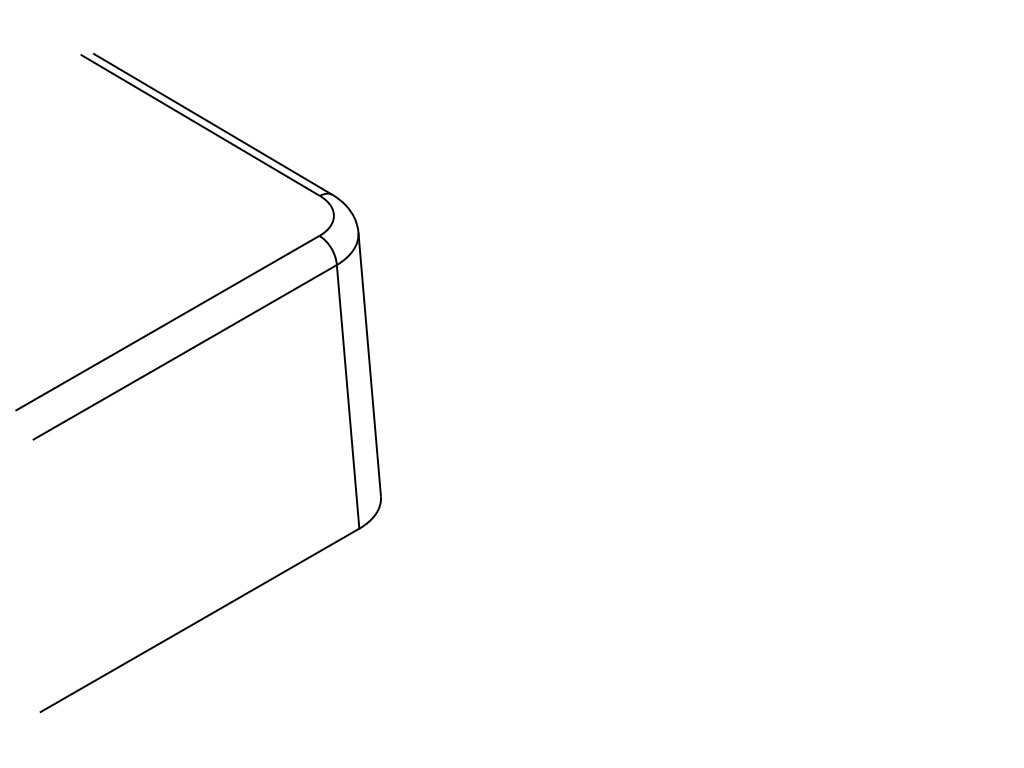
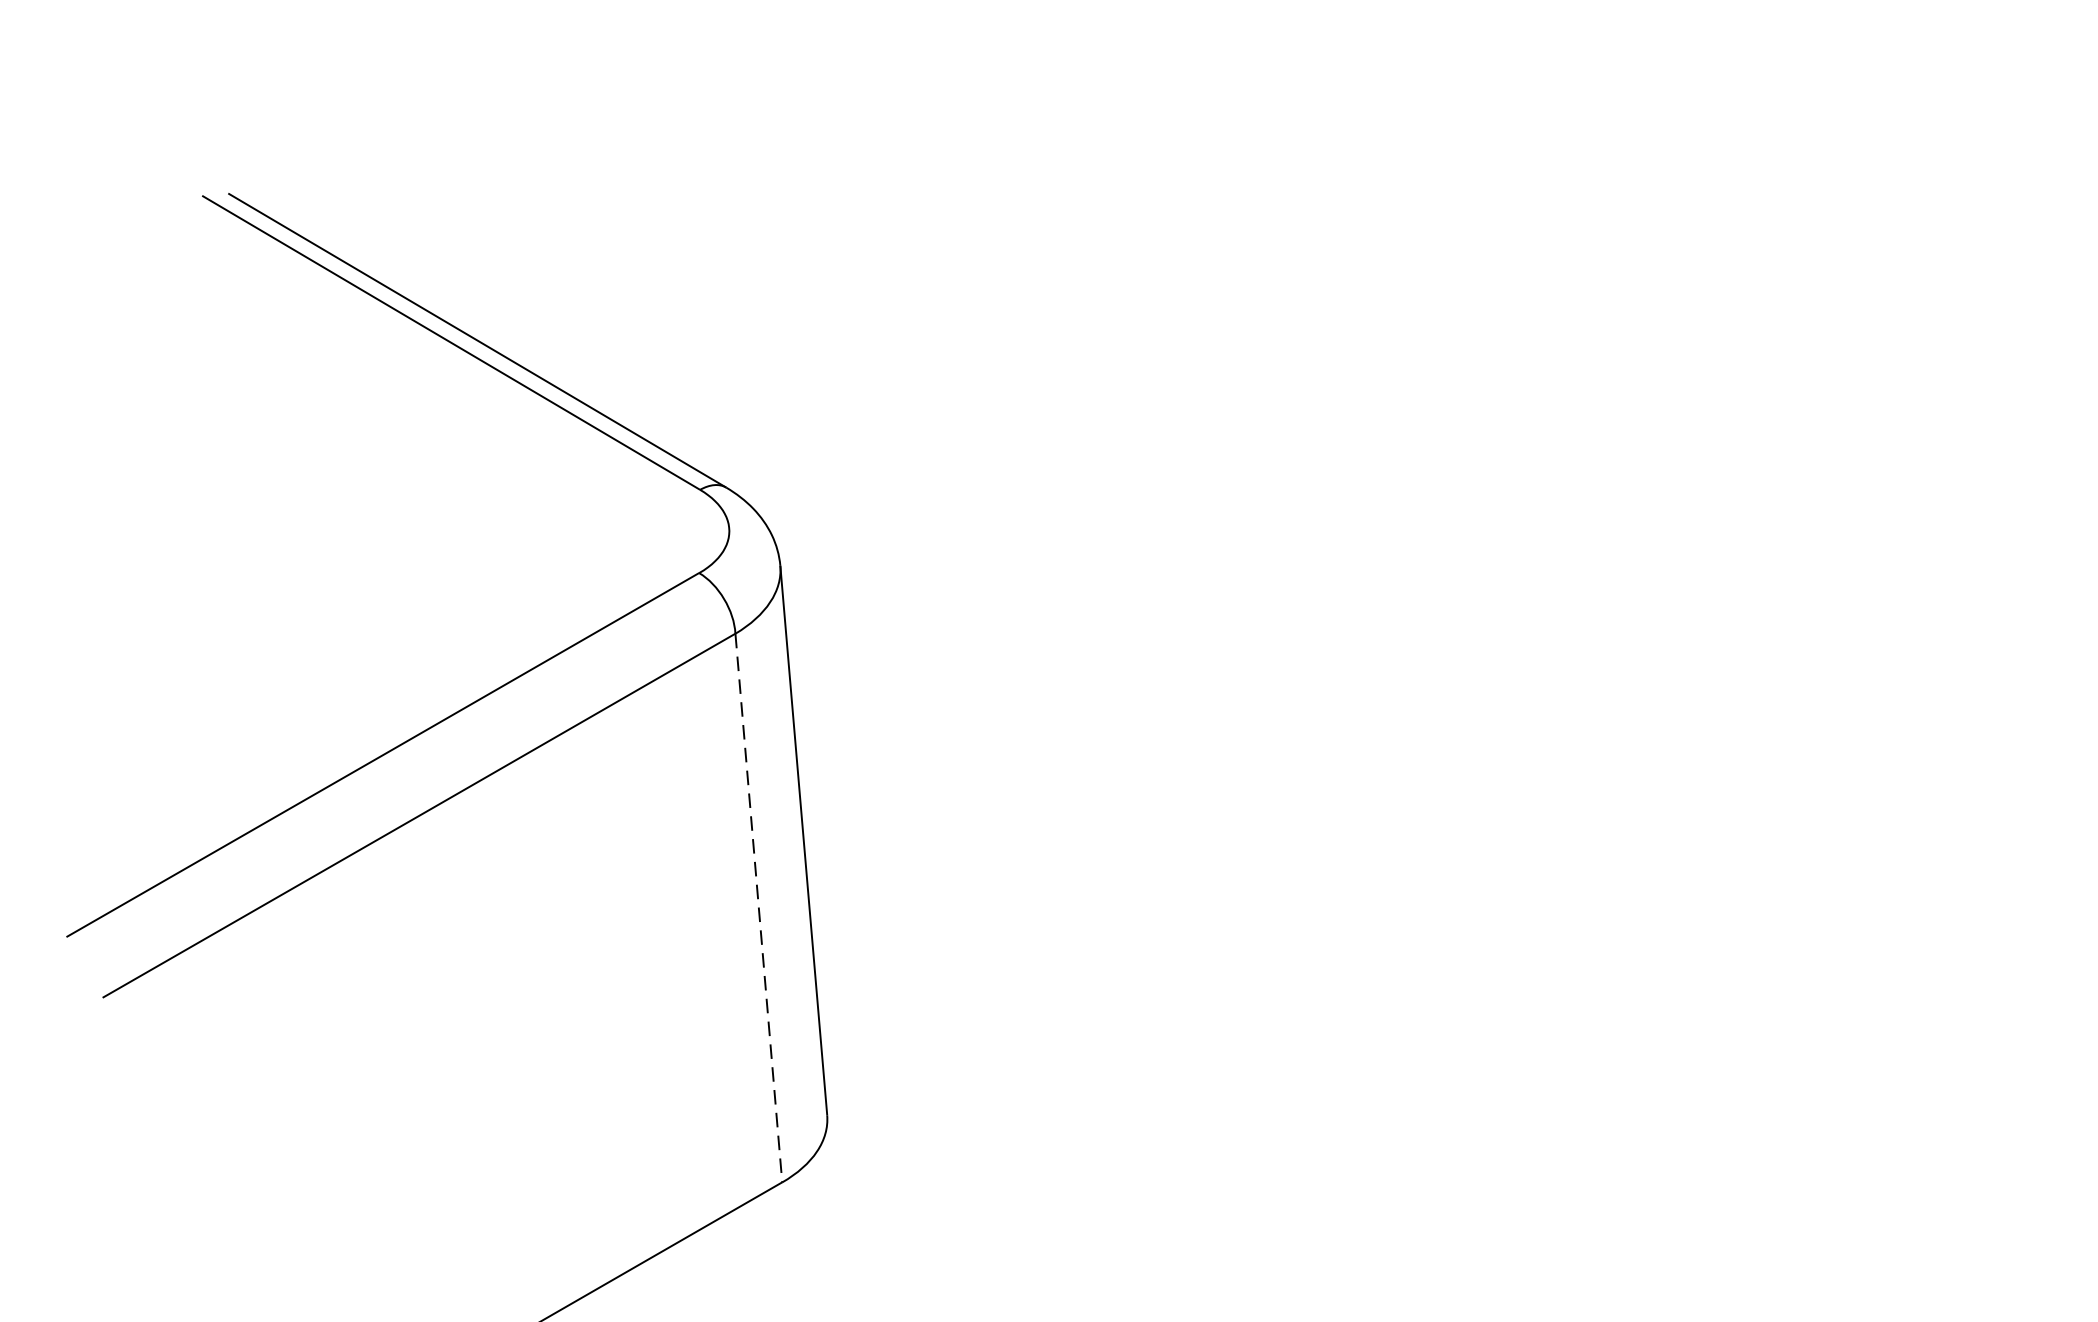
line: (348, 397) -> (759, 909), solid -> dashed

